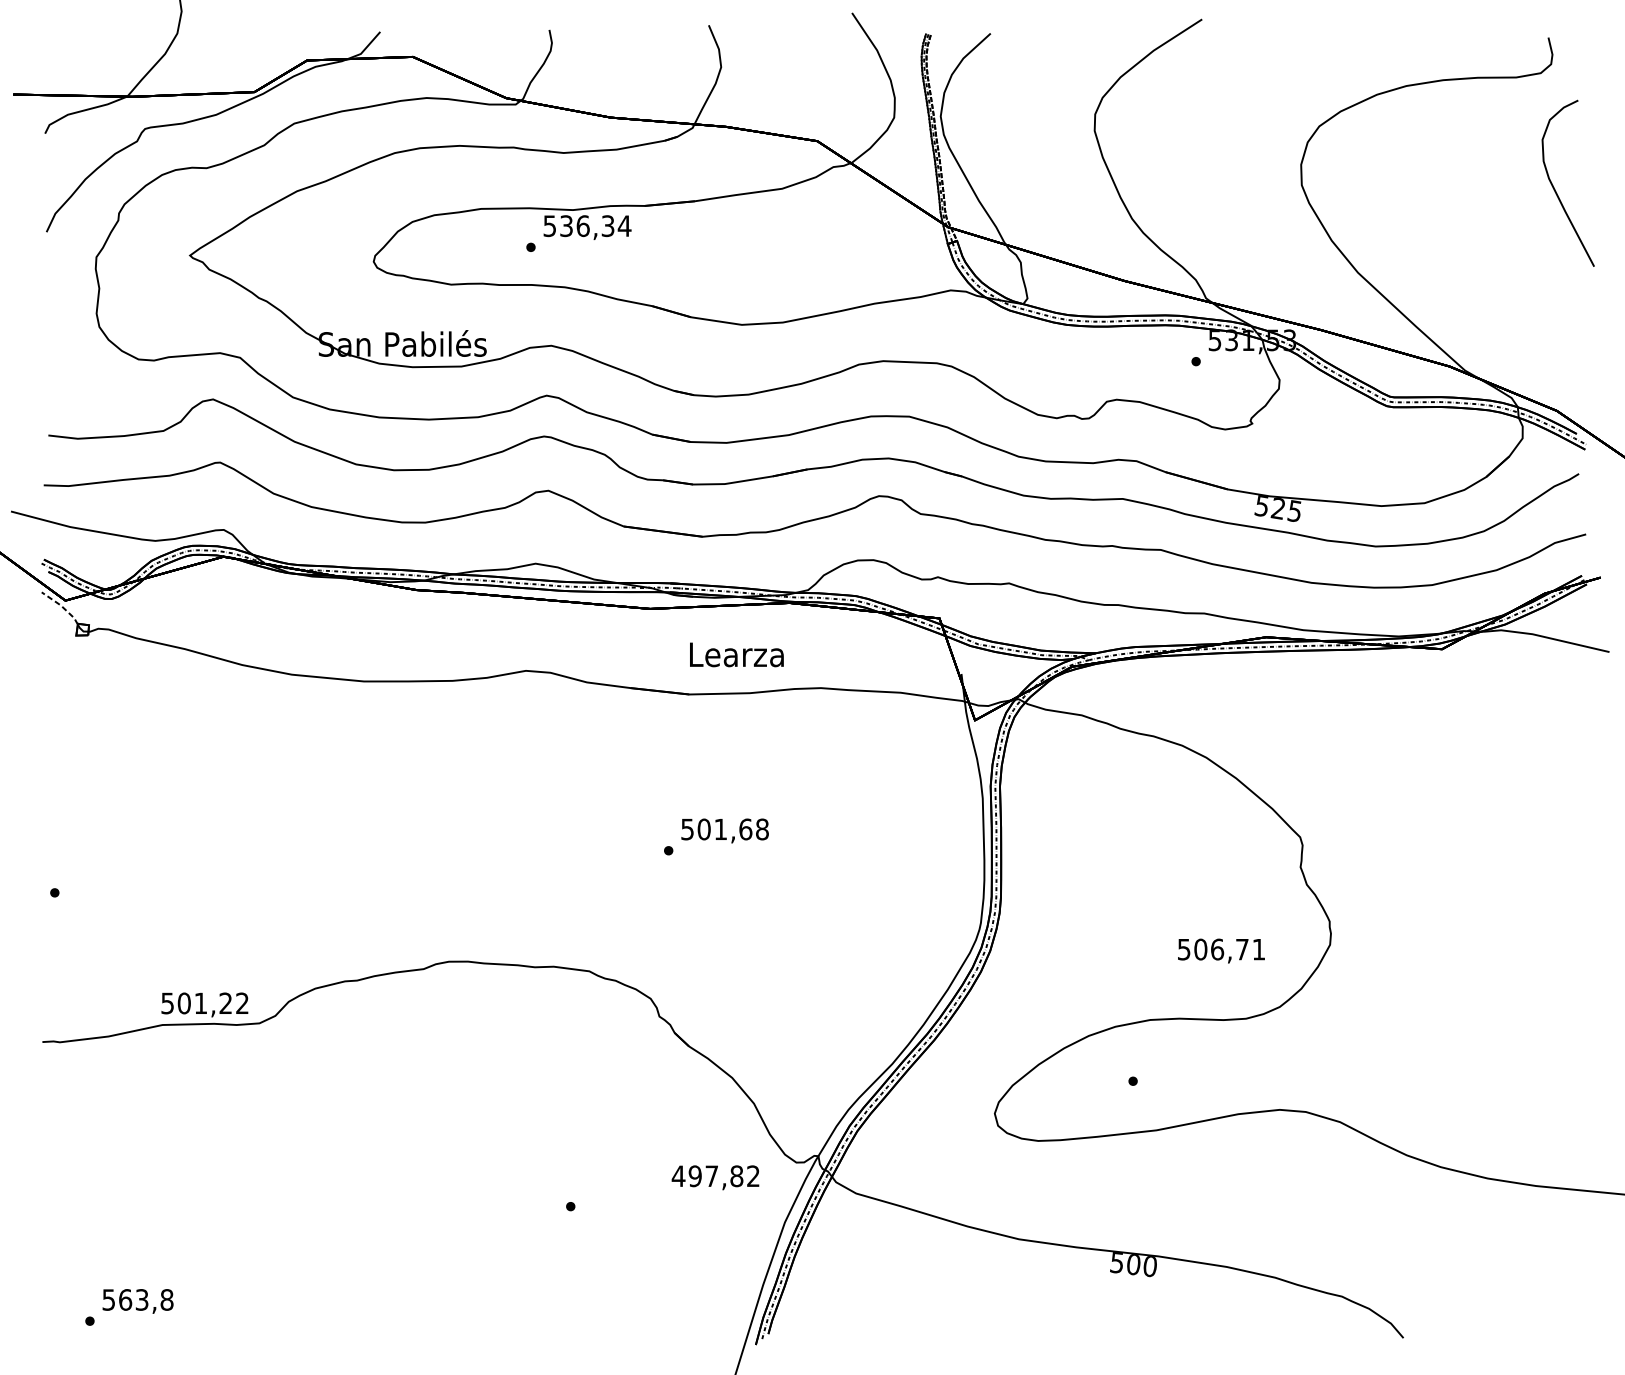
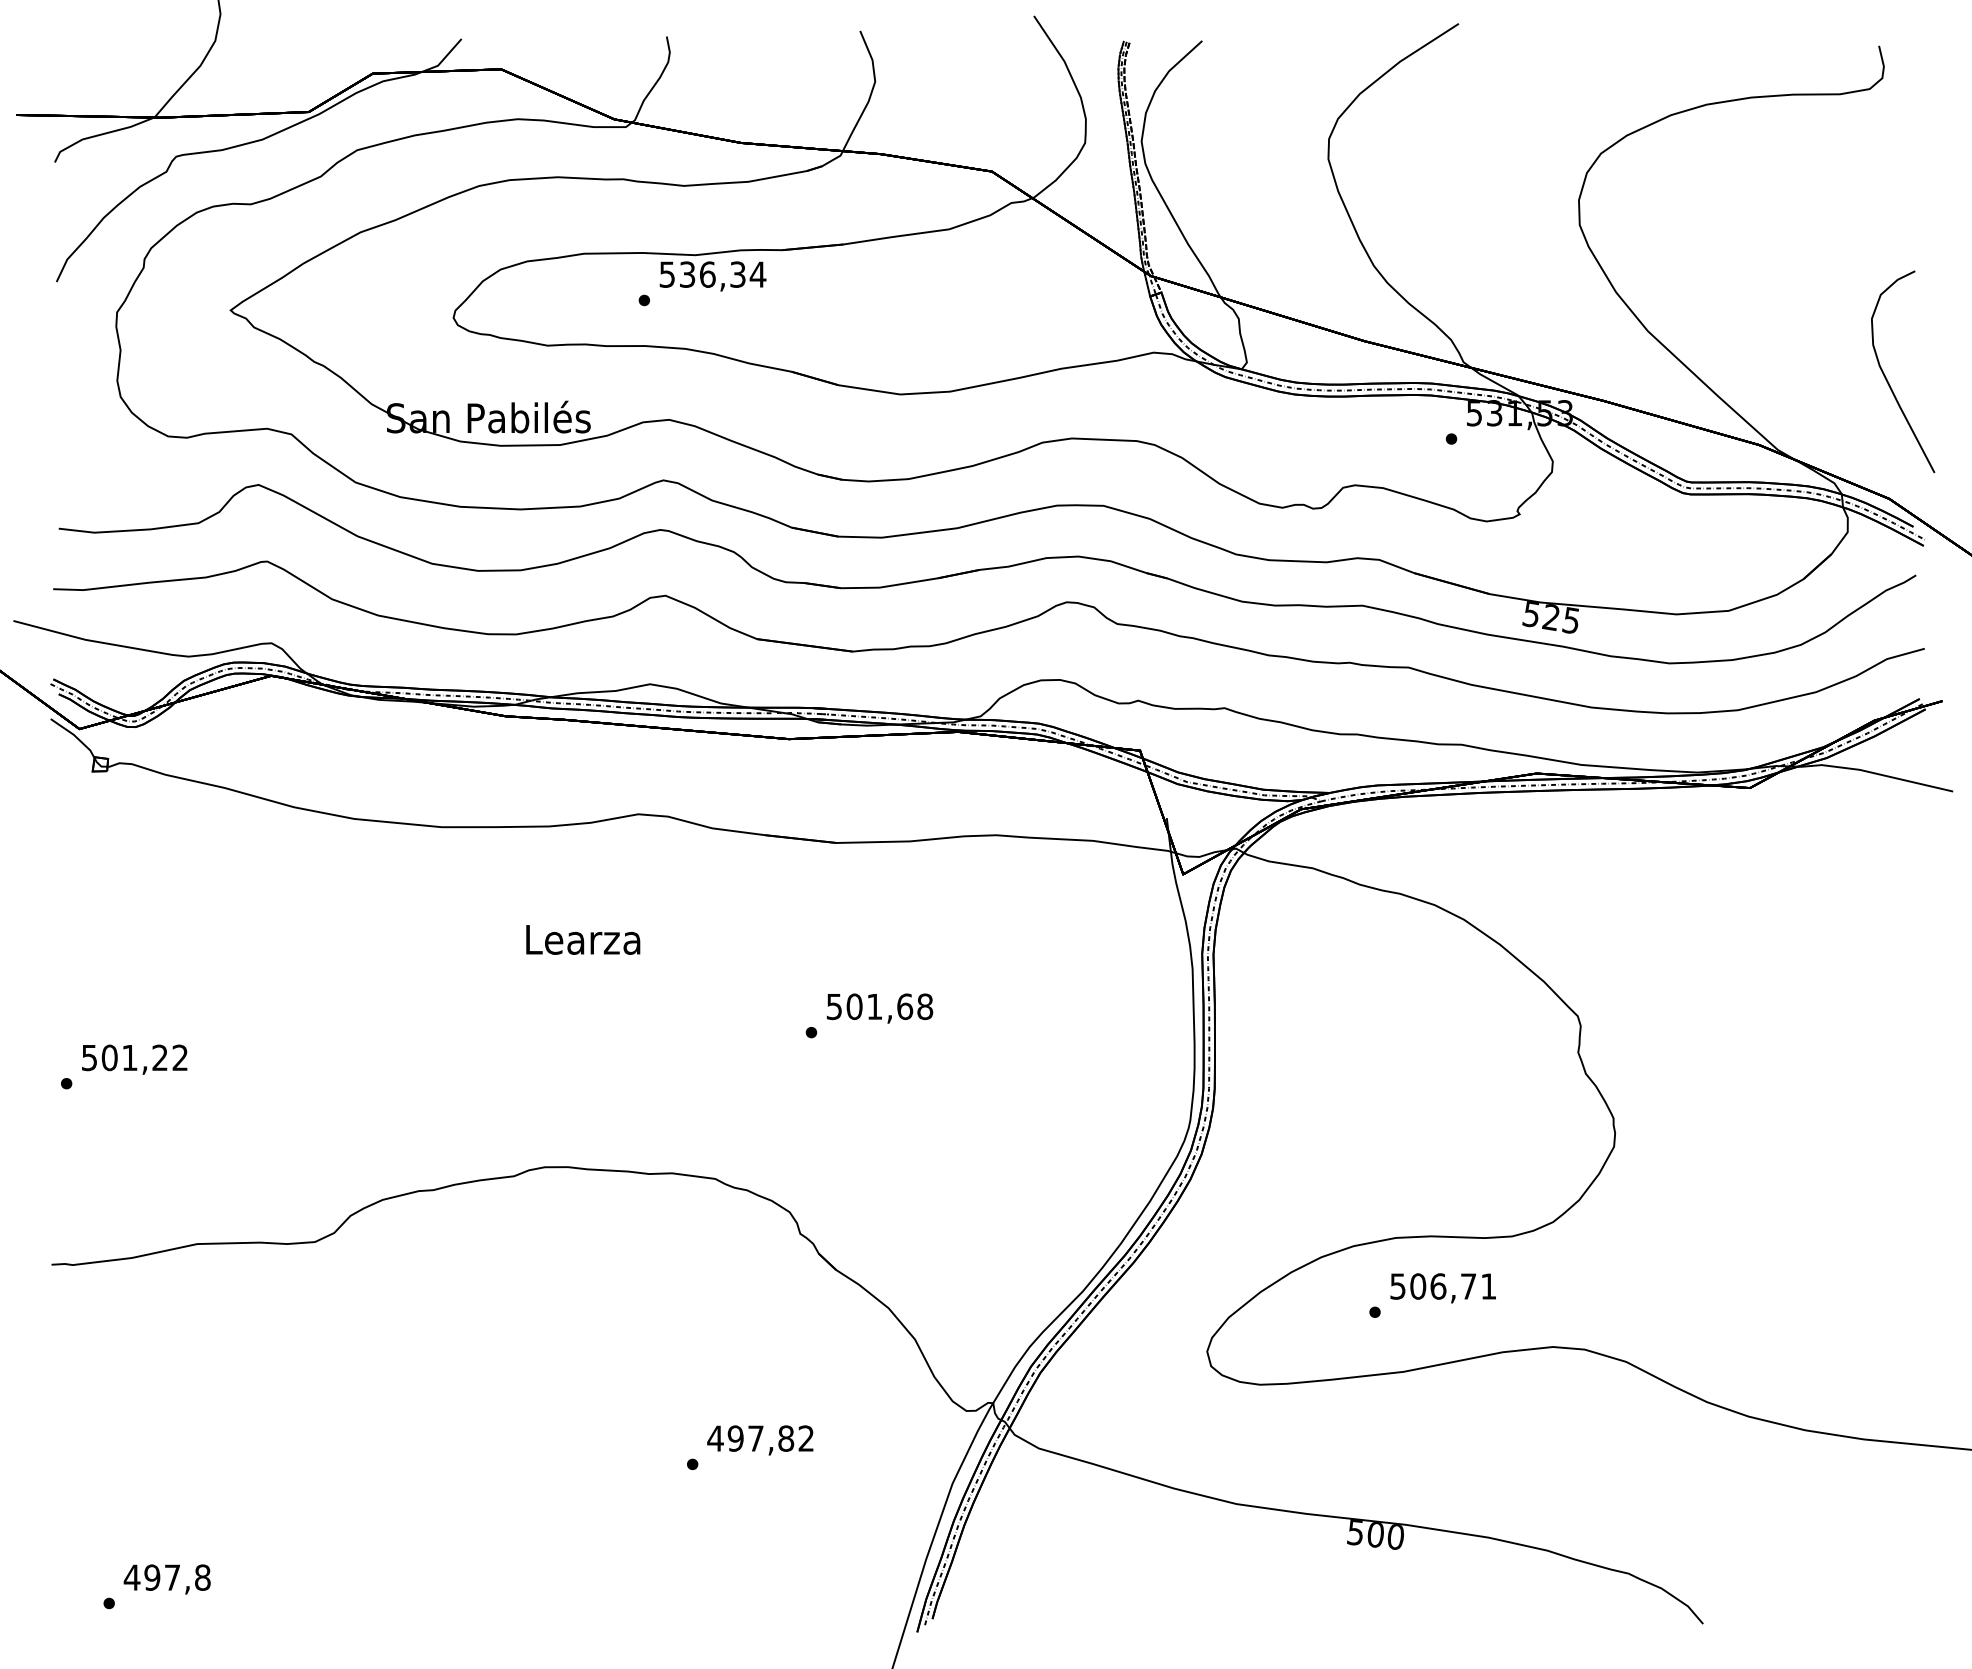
curve: (1555, 189) -> (1887, 379), moved
line: (62, 606) -> (75, 736), dashed -> solid
text: (737, 654) -> (583, 939), moved
text: (1220, 951) -> (1442, 1288), moved
text: (204, 1004) -> (134, 1059), moved
text: (715, 1177) -> (760, 1440), moved
text: (124, 1299) -> (151, 1577), 563,8 -> 497,8

